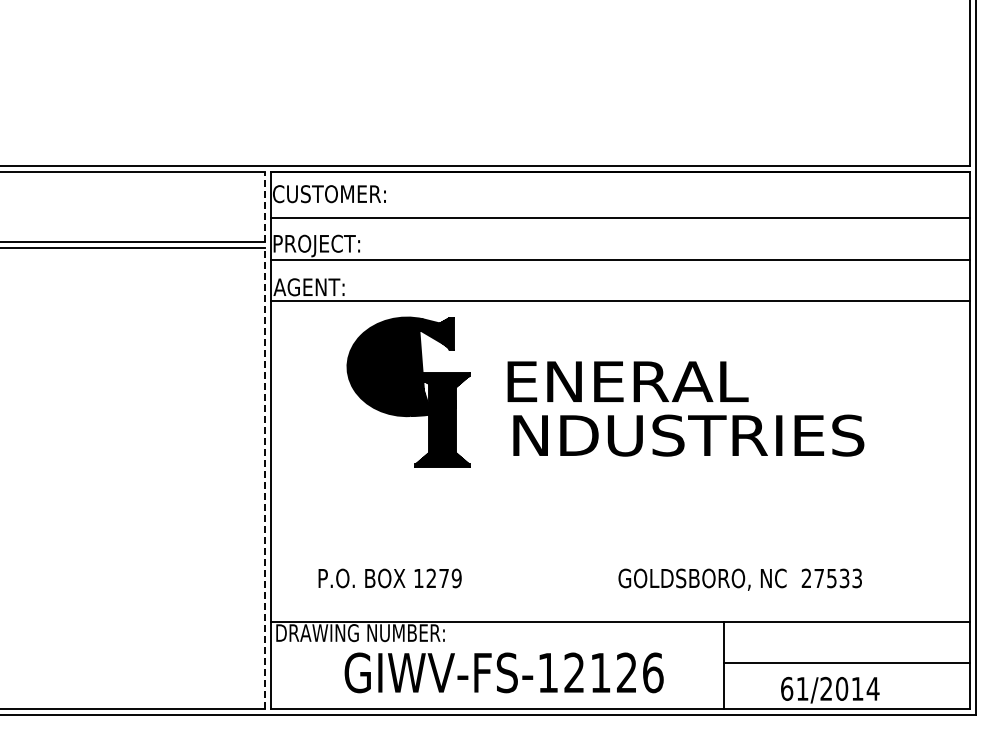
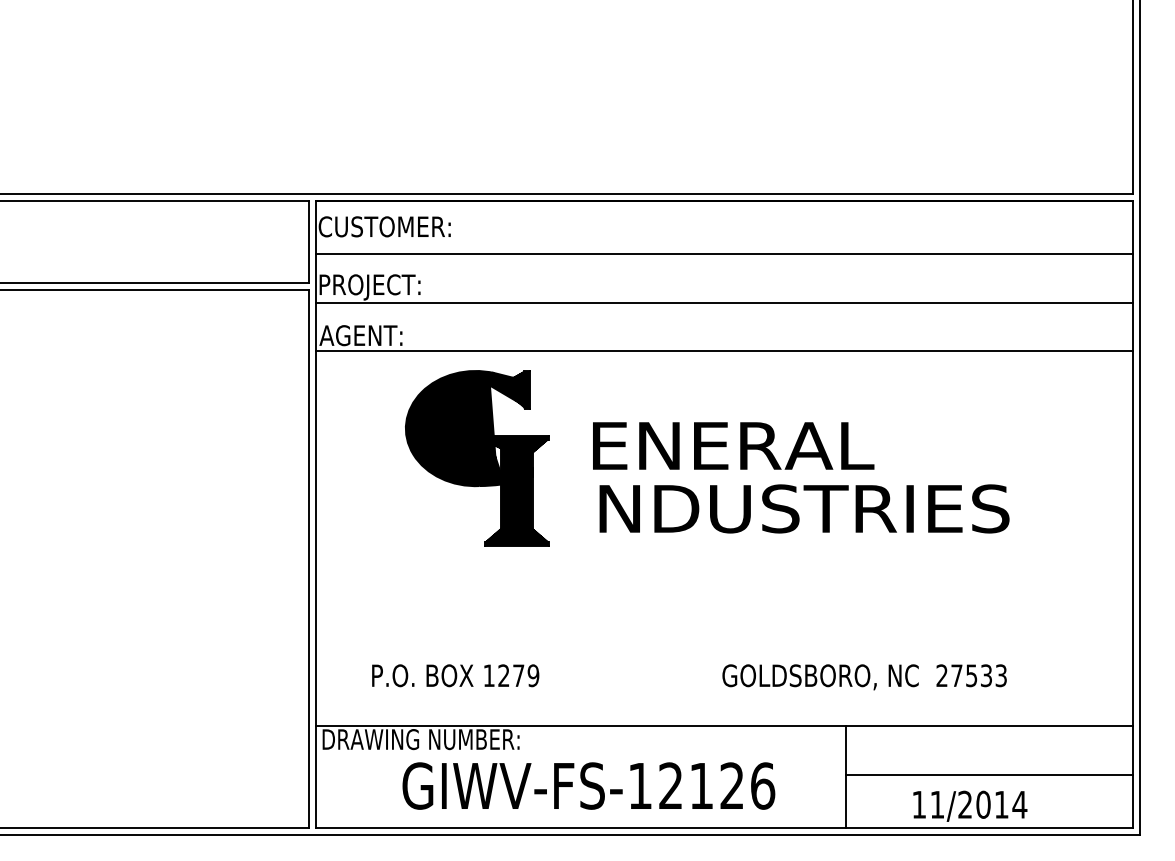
line: (264, 206) -> (308, 241), dashed -> solid
line: (264, 478) -> (308, 558), dashed -> solid
text: (787, 688) -> (919, 804), 61/2014 -> 11/2014

